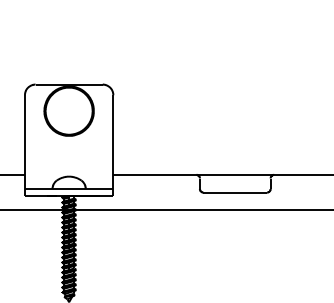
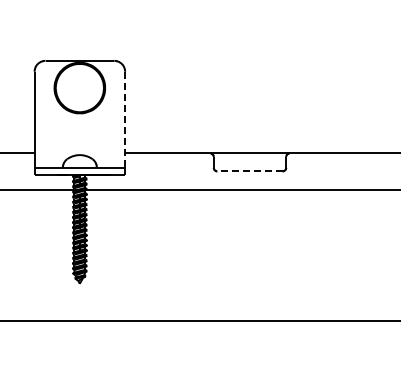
line: (113, 141) -> (125, 119), solid -> dashed
line: (234, 192) -> (249, 171), solid -> dashed

